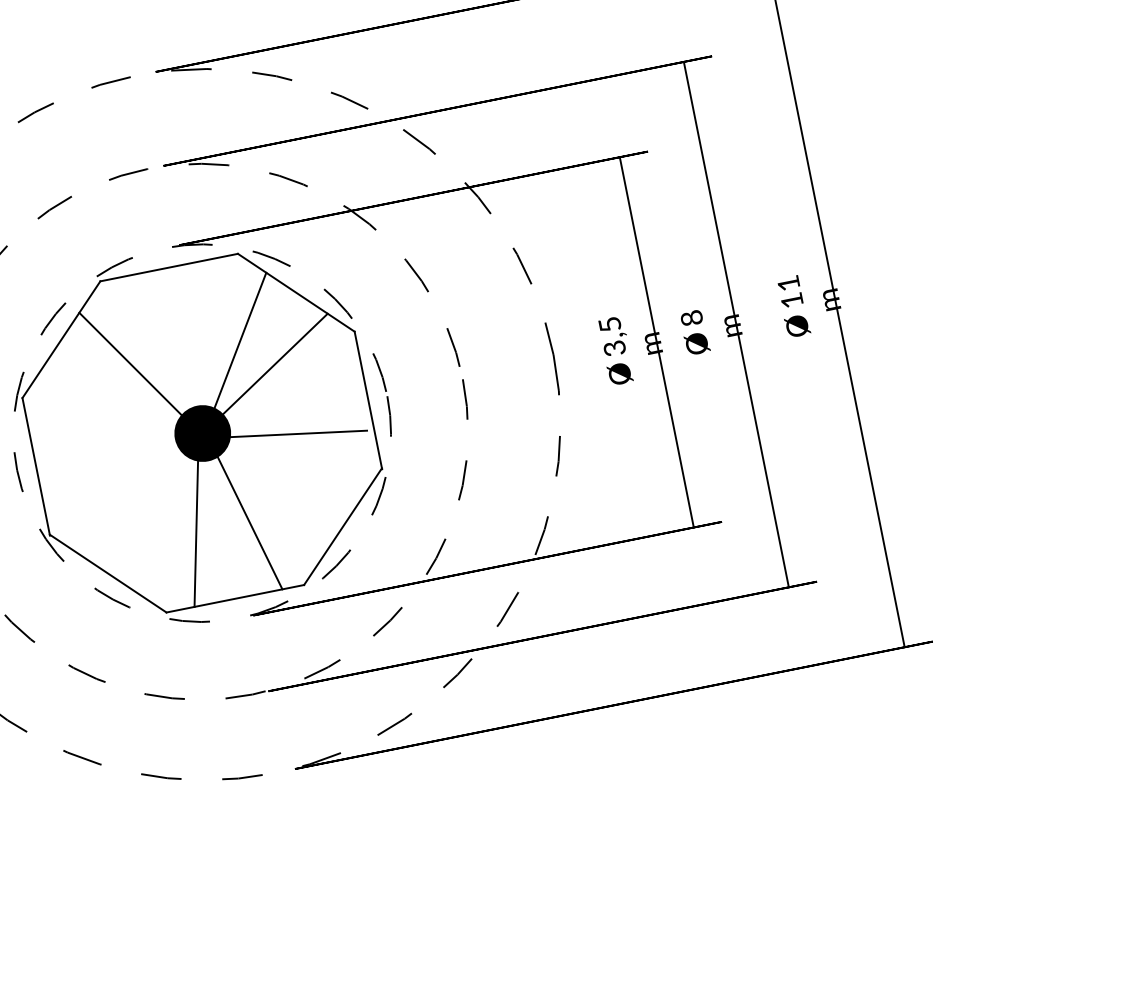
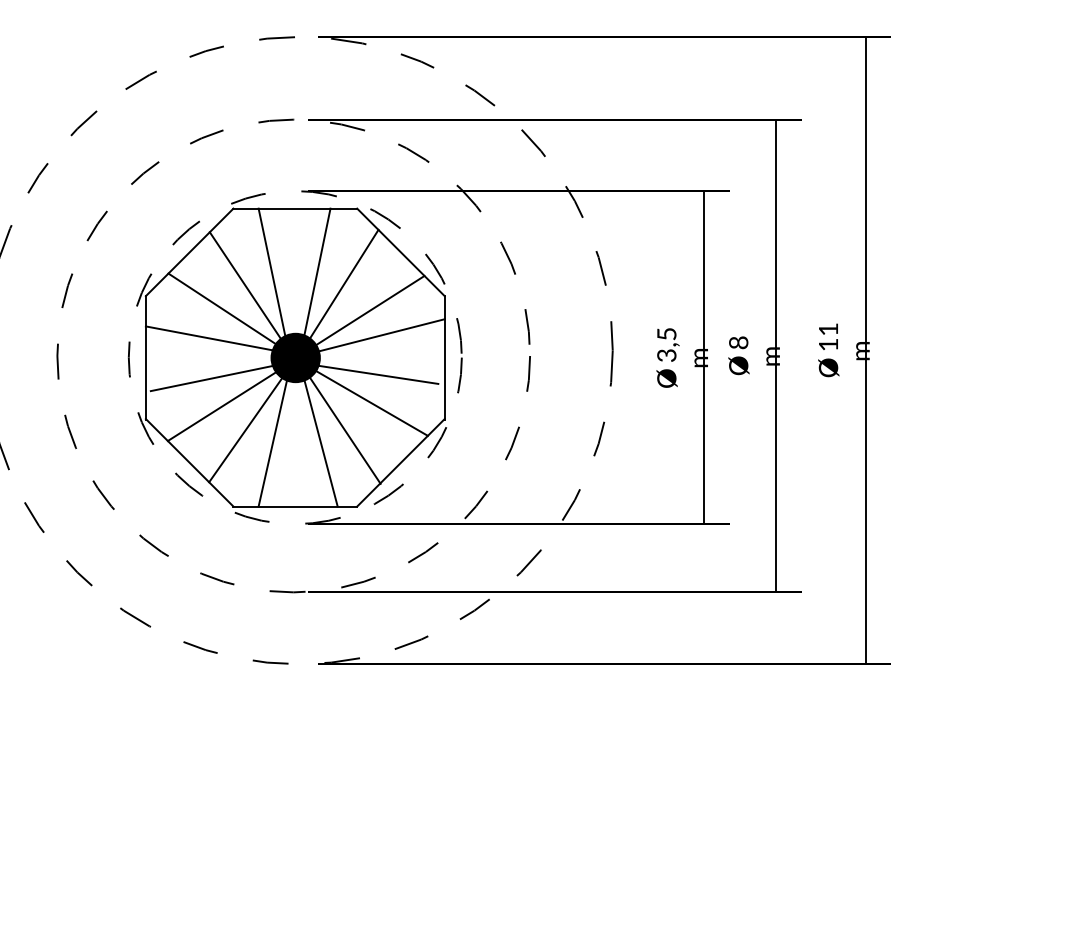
line: (207, 332) -> (317, 271), added
line: (156, 343) -> (271, 272), added
line: (293, 389) -> (381, 335), added
line: (109, 395) -> (221, 308), added
line: (101, 431) -> (208, 338), added
line: (297, 467) -> (371, 403), added
line: (113, 475) -> (211, 378), added
line: (131, 503) -> (221, 406), added
line: (273, 503) -> (344, 430), added
line: (163, 525) -> (245, 430), added

